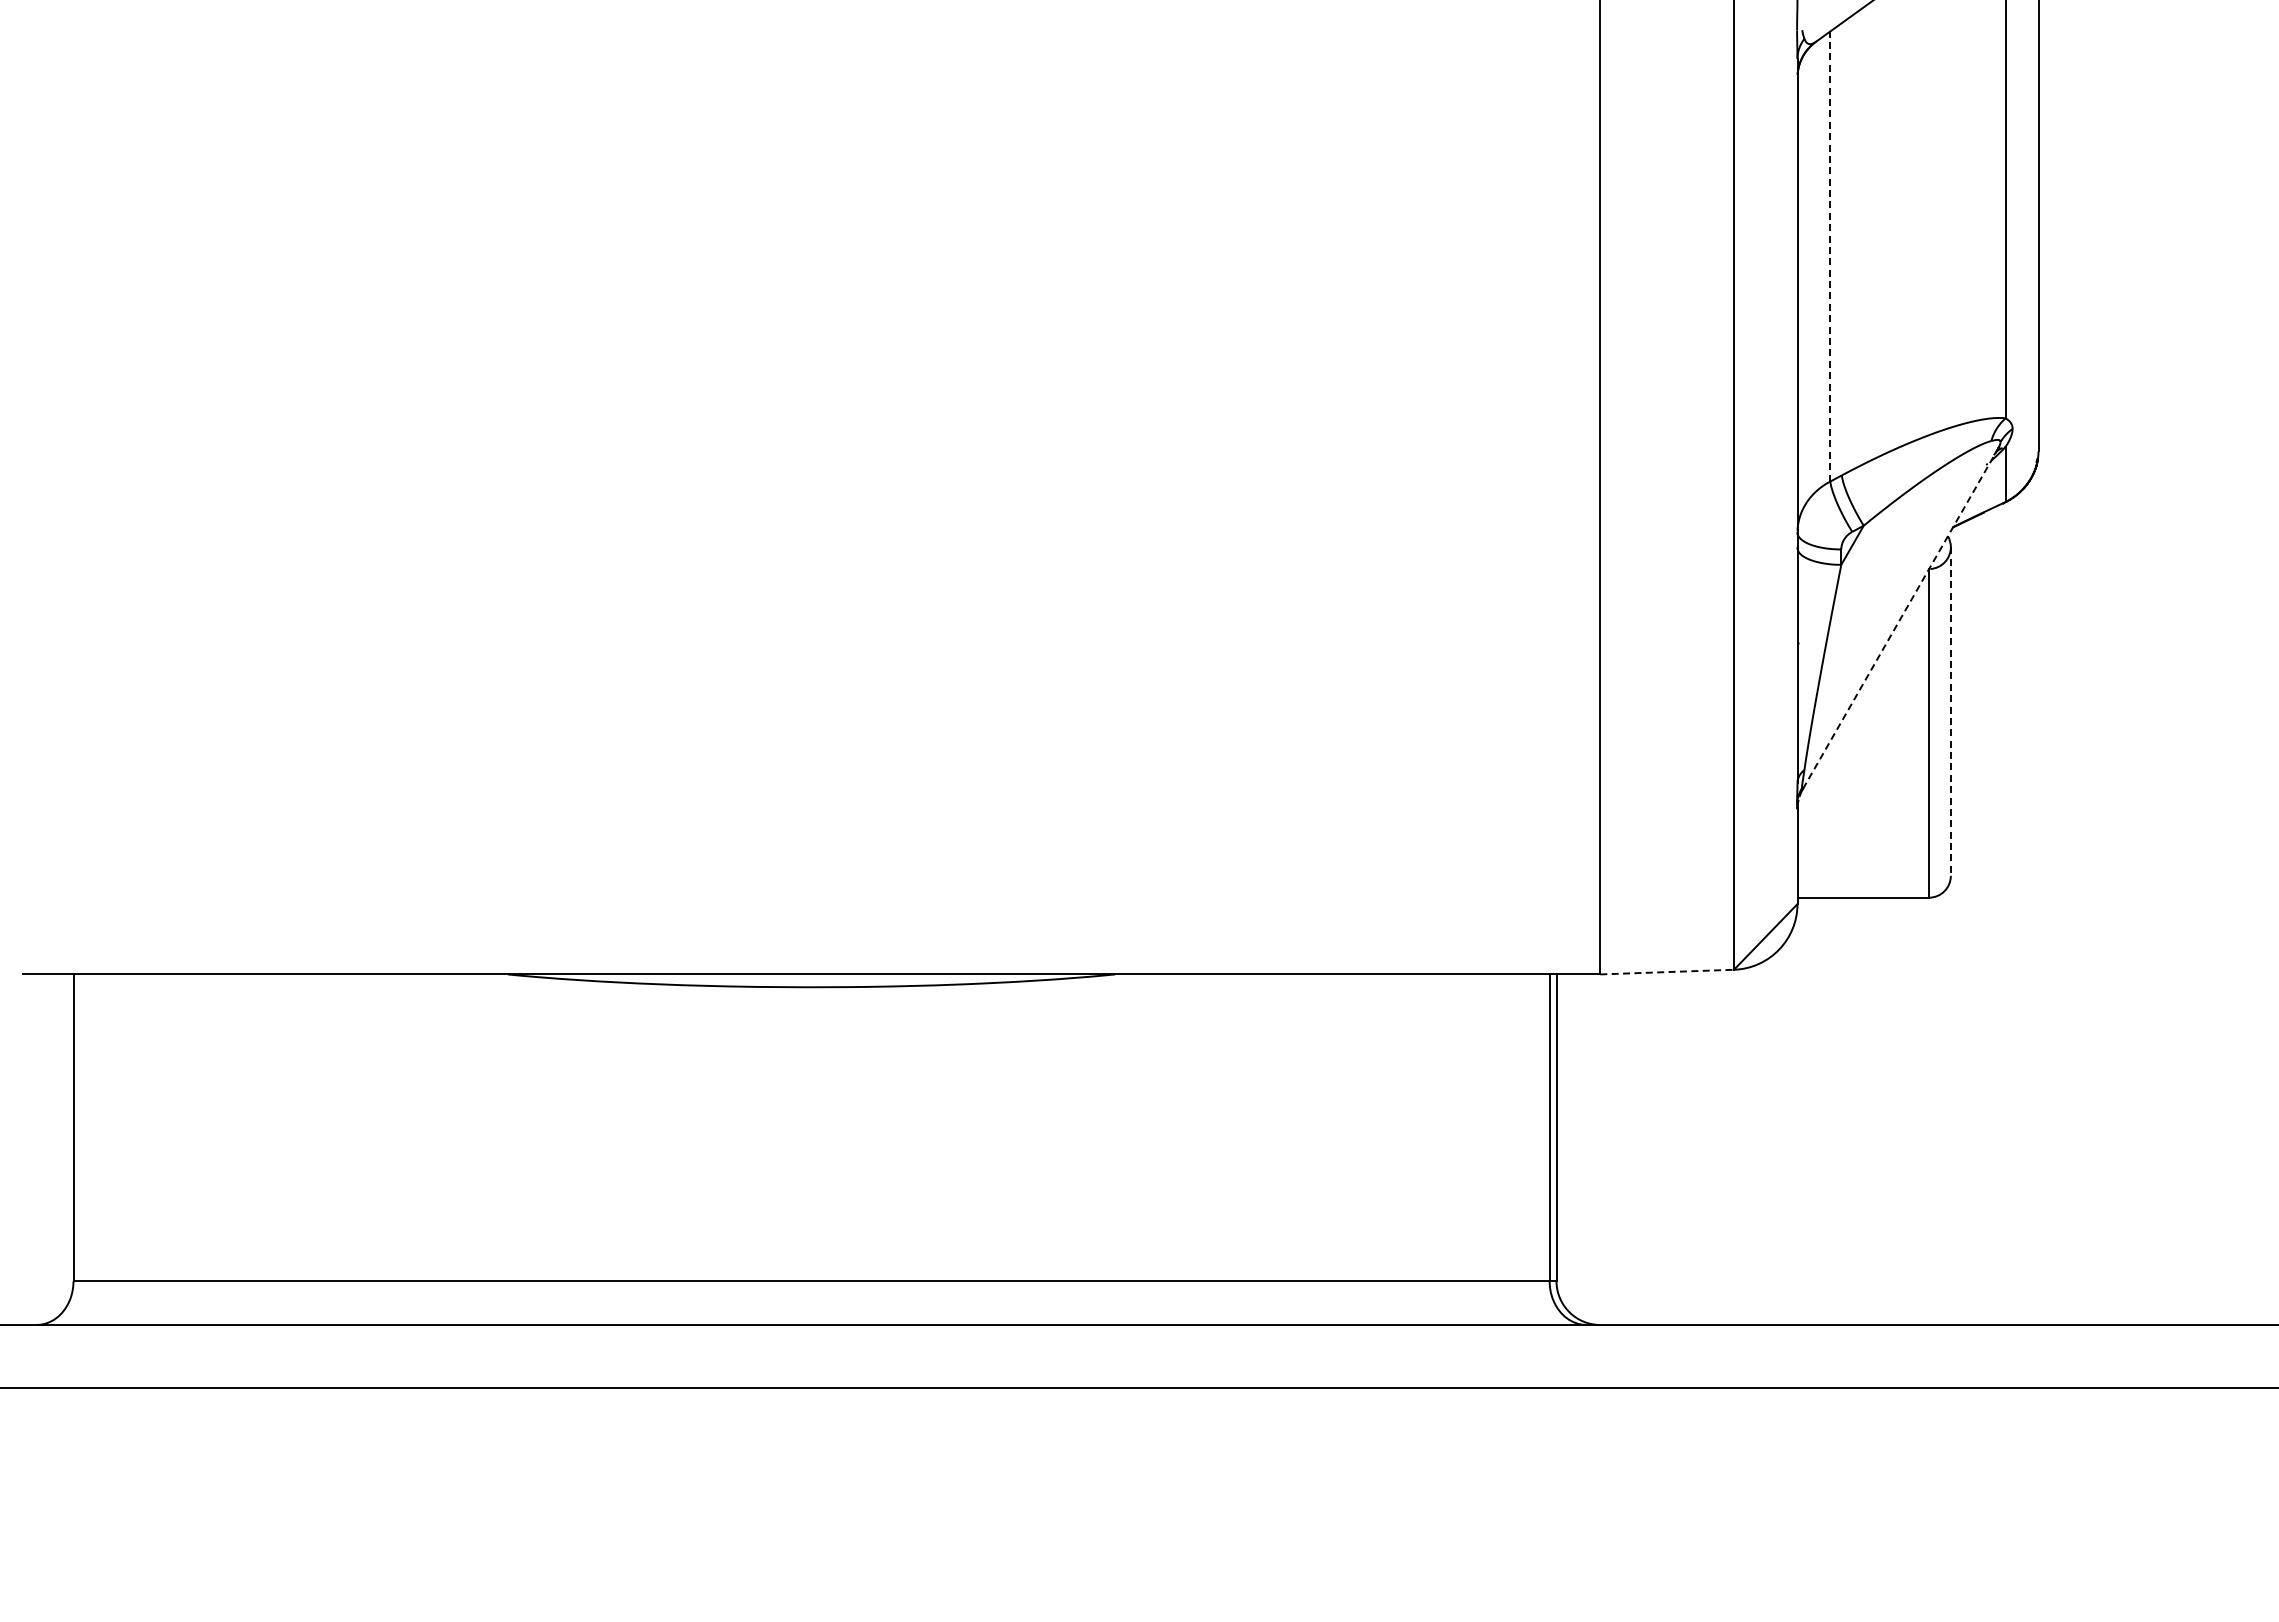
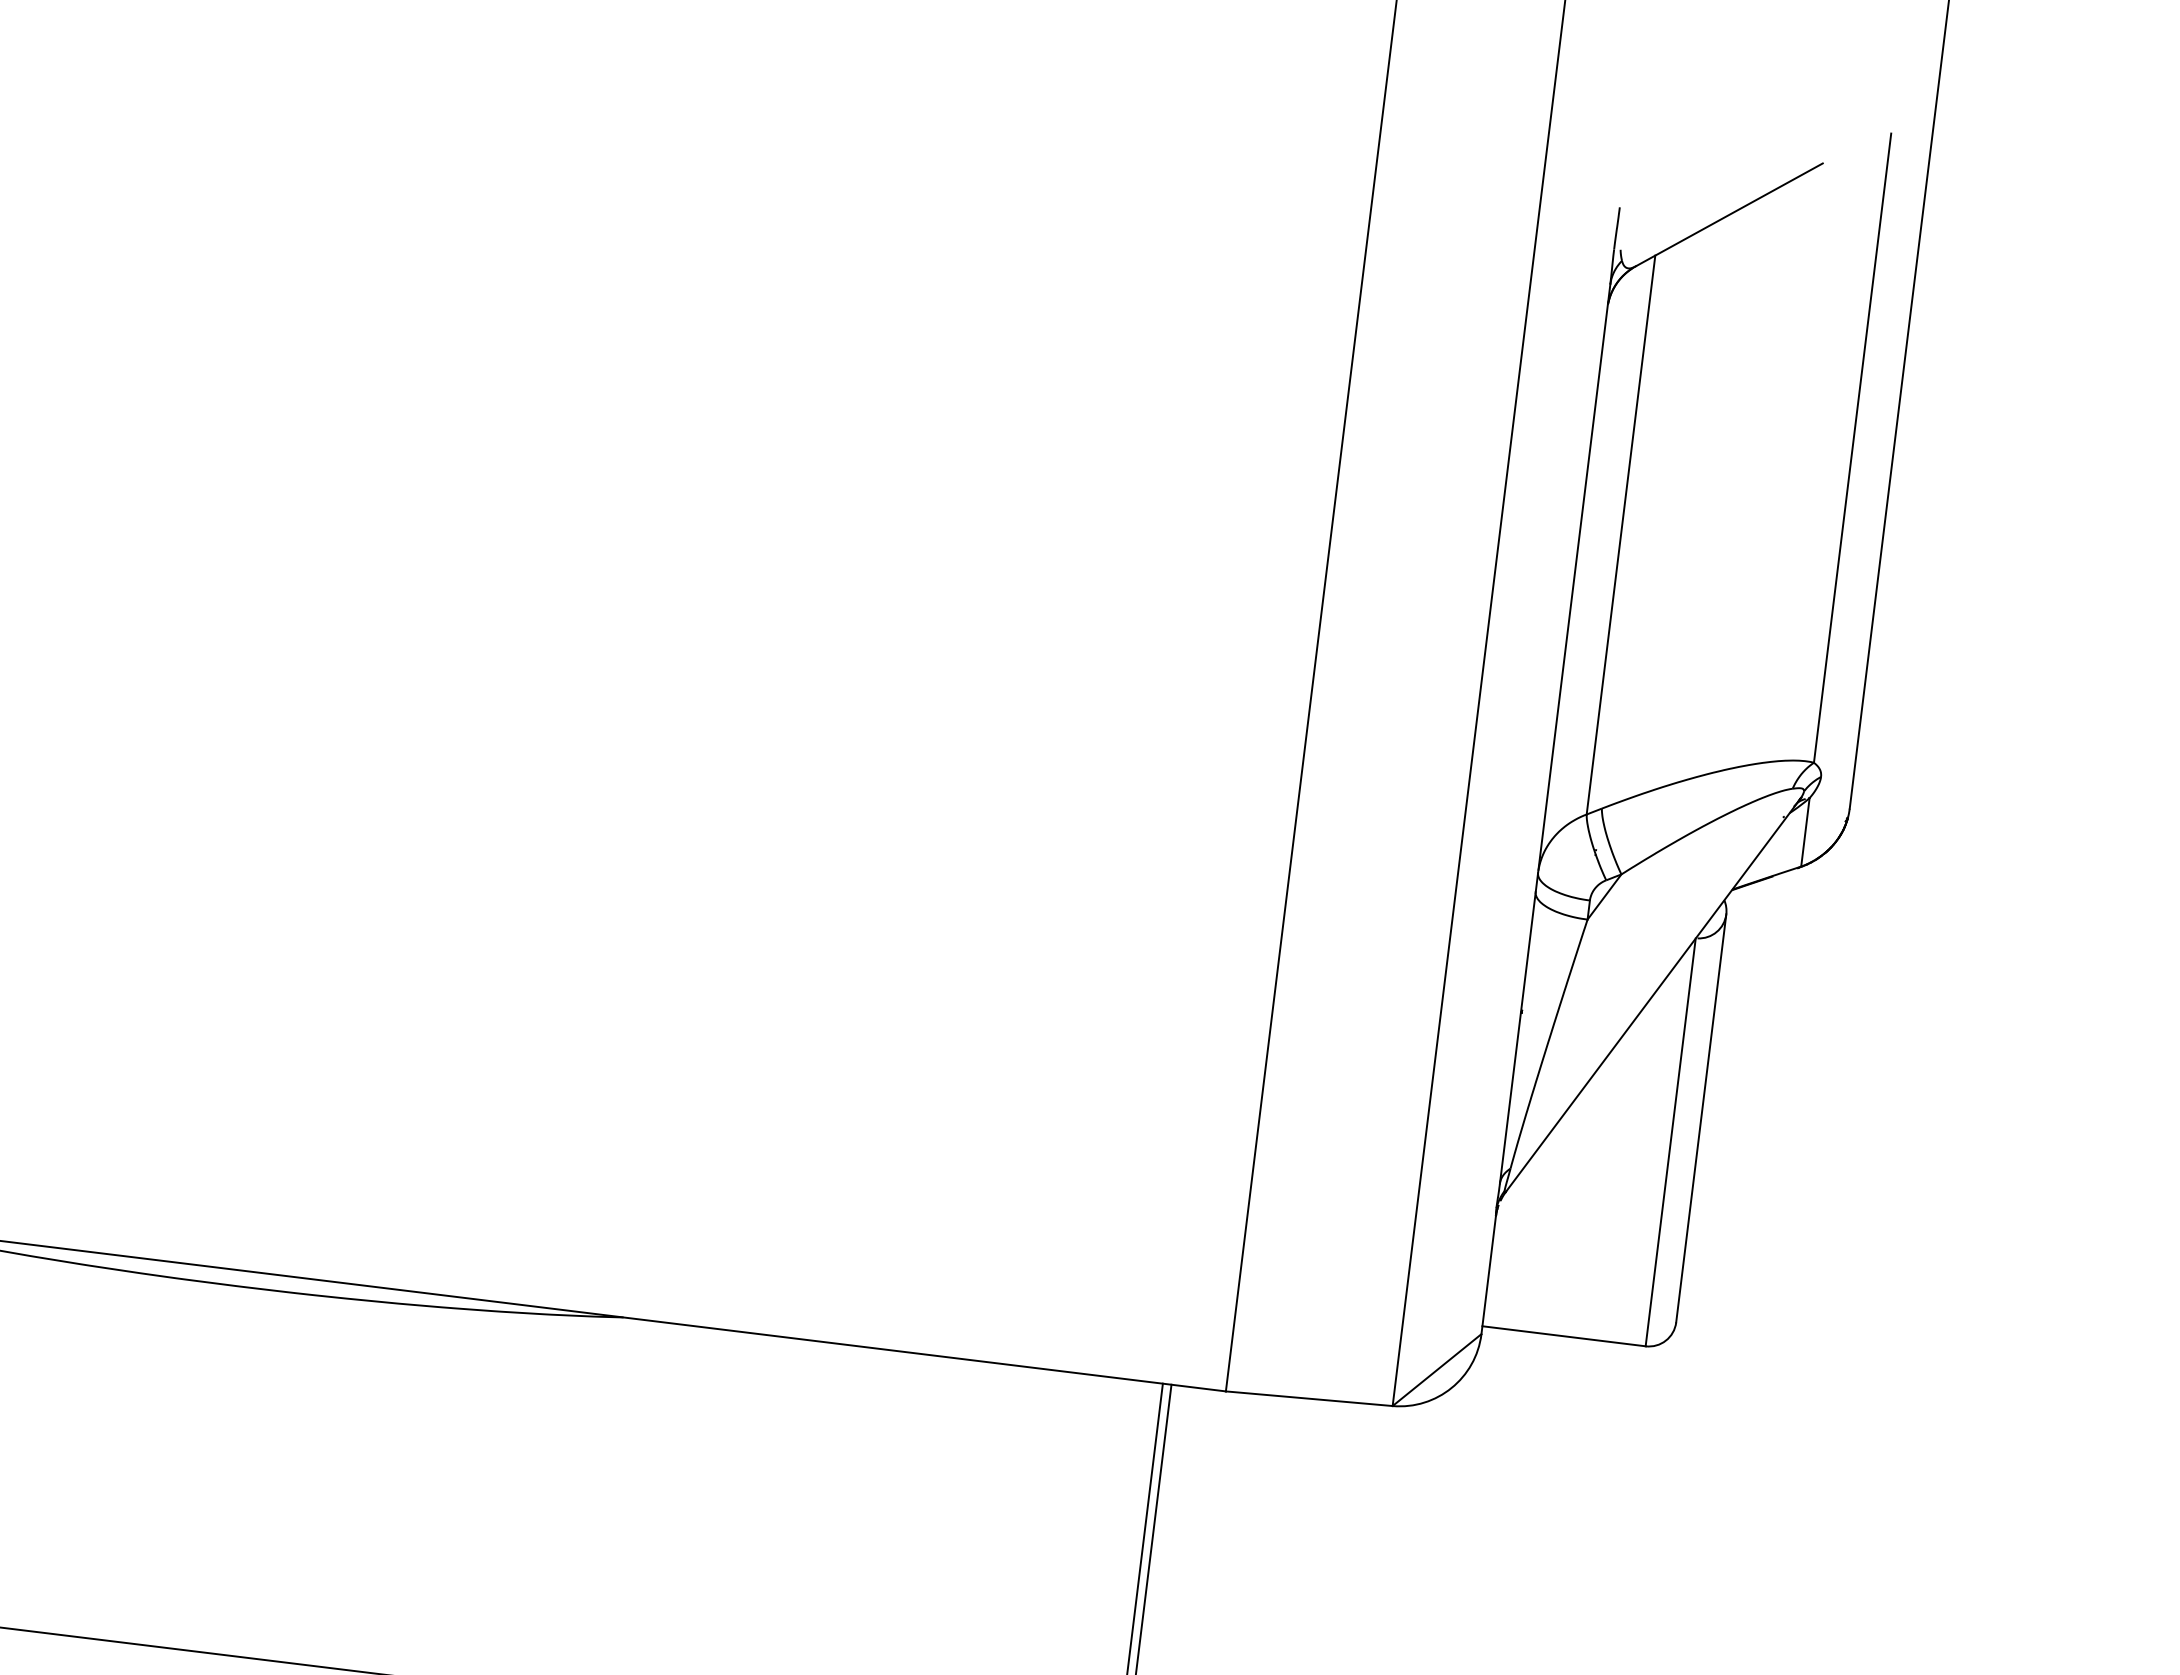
line: (1830, 256) -> (1621, 535), dashed -> solid
line: (1900, 618) -> (1652, 995), dashed -> solid
line: (1950, 712) -> (1700, 1119), dashed -> solid
line: (1667, 972) -> (1309, 1399), dashed -> solid

